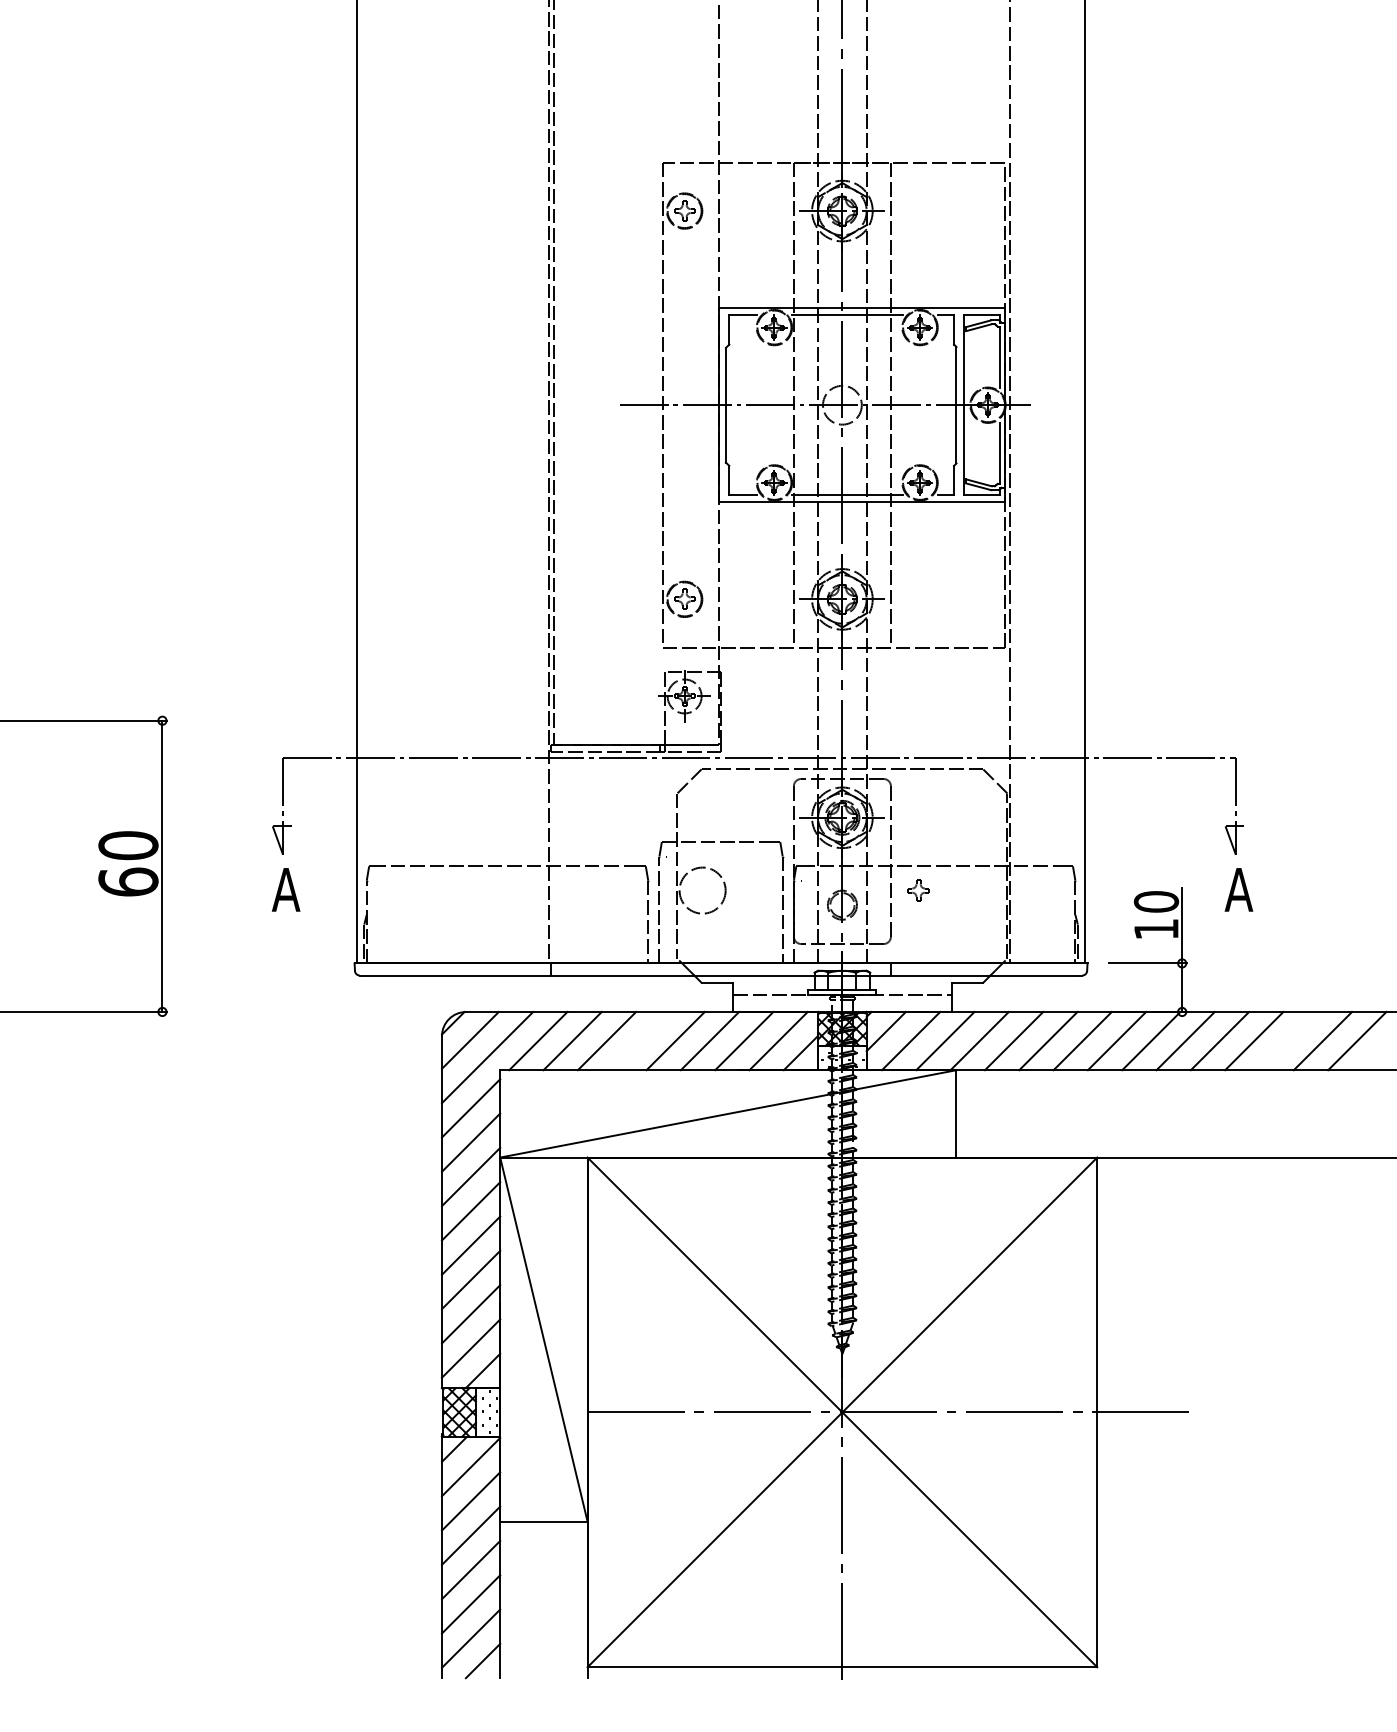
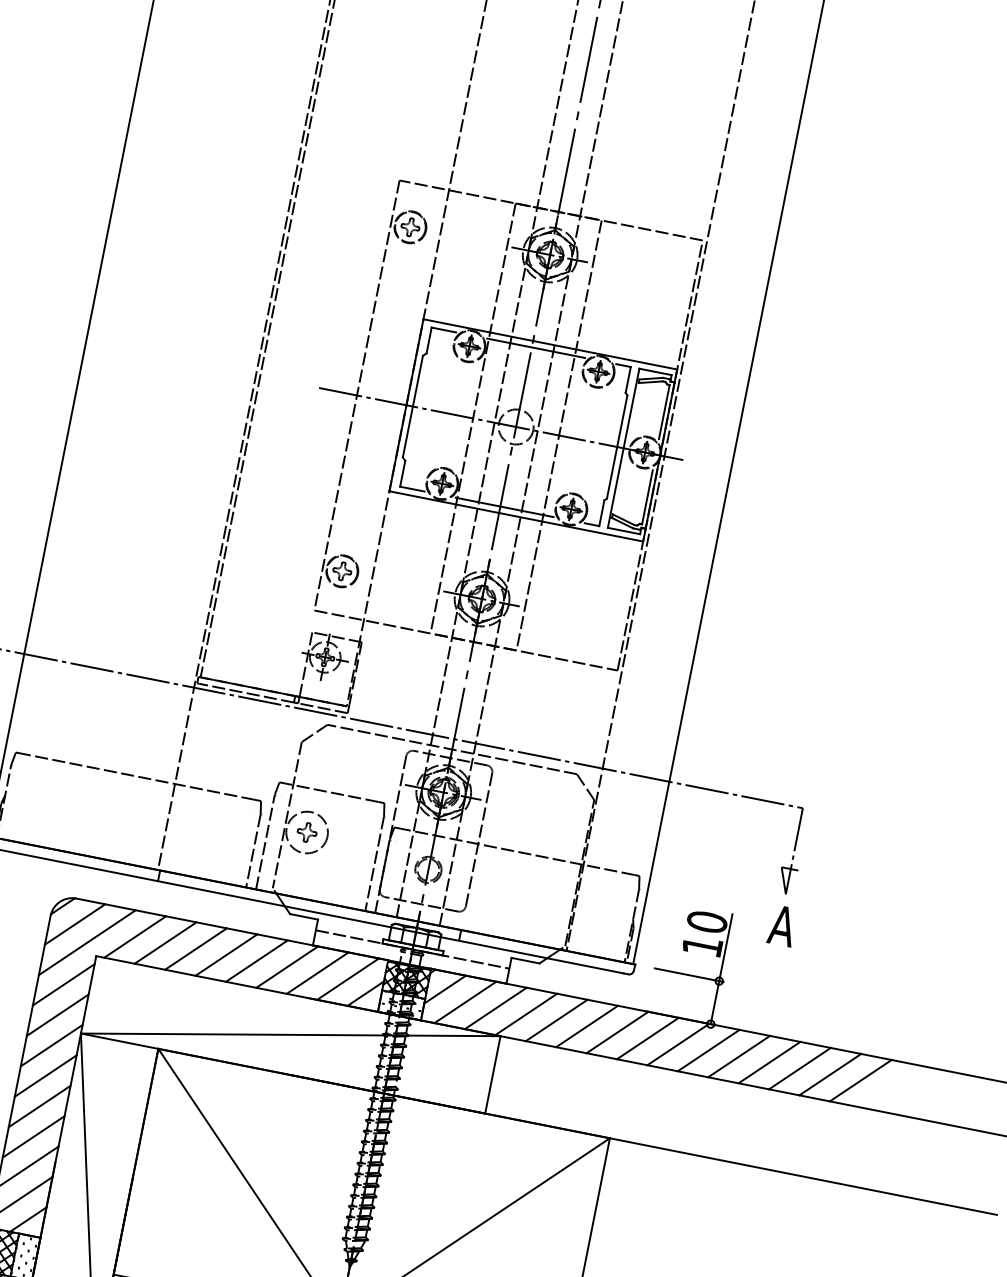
part: (918, 890) -> (307, 832), moved
line: (641, 1040) -> (226, 954), added
line: (1288, 1040) -> (799, 1068), added

